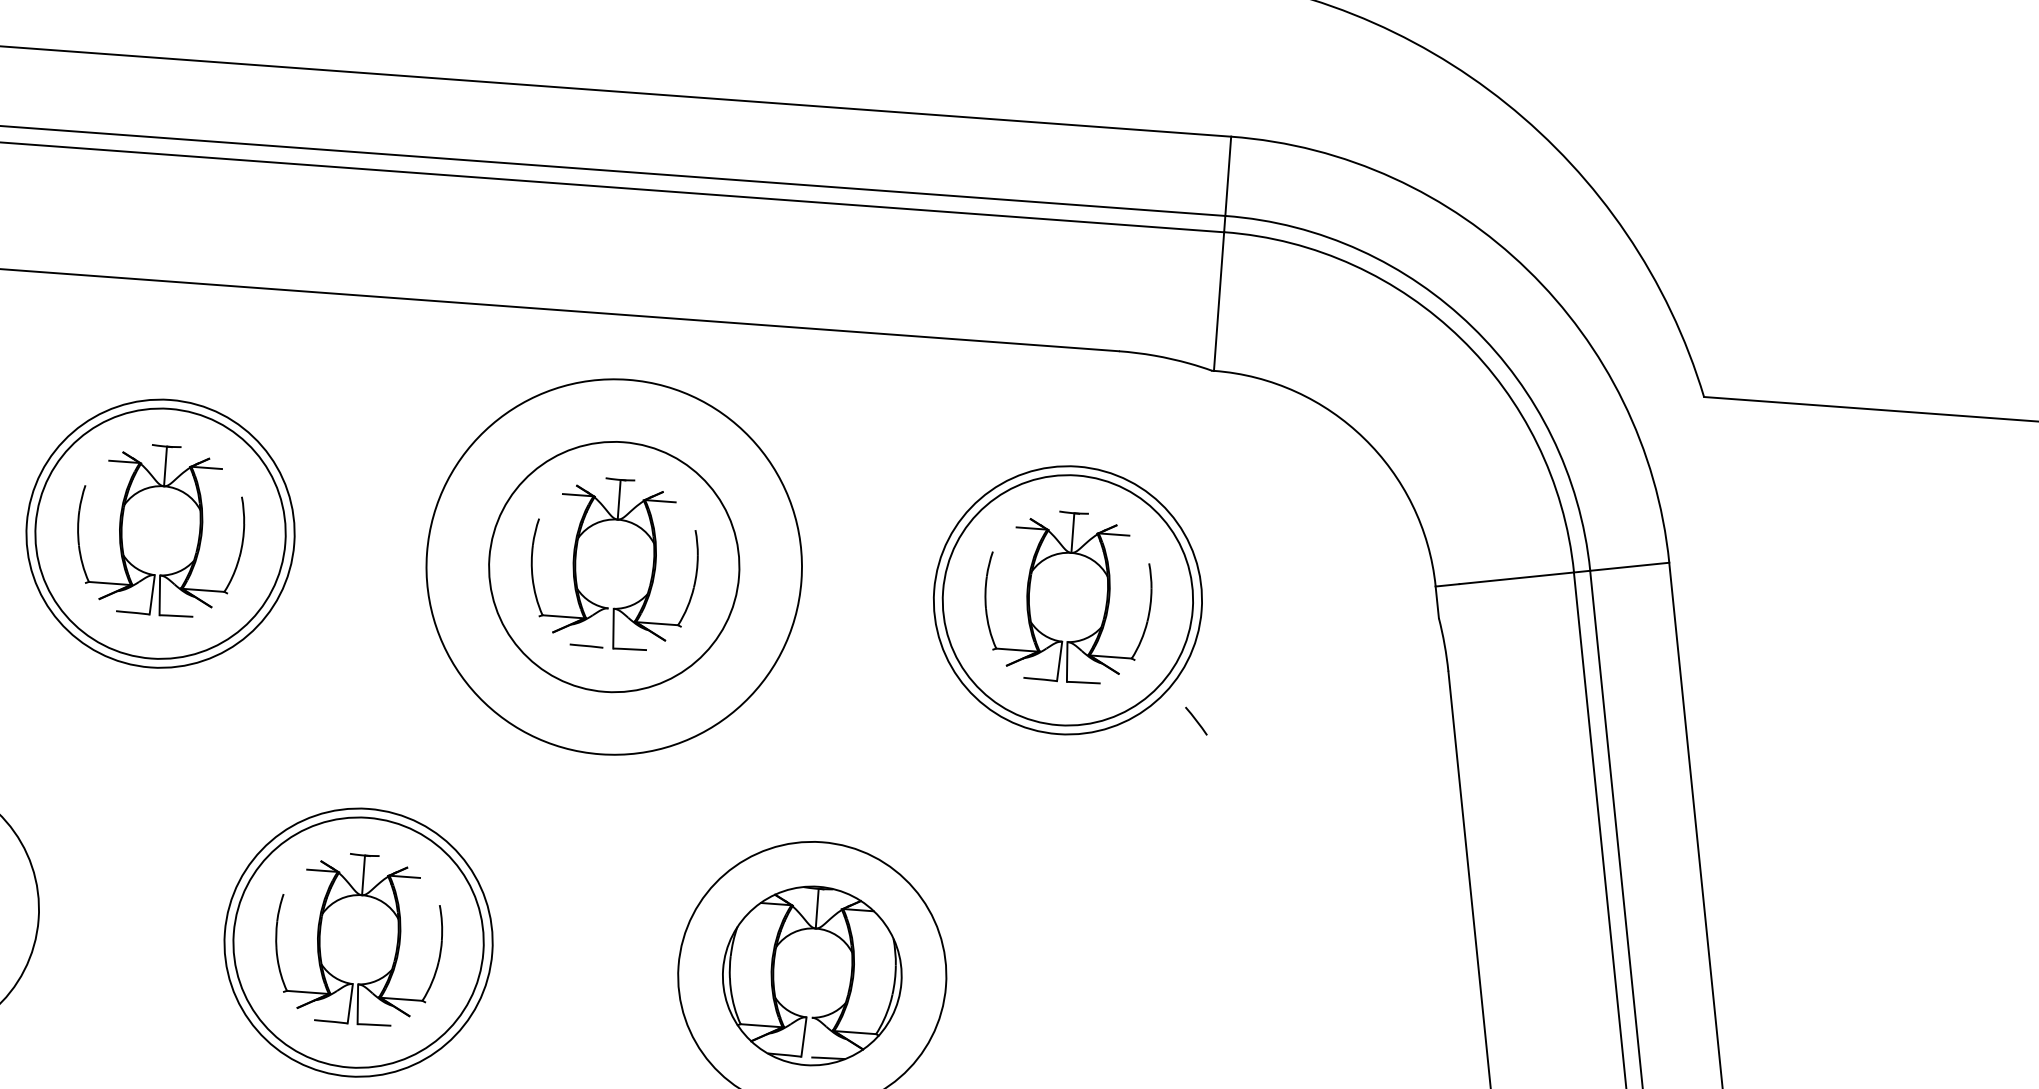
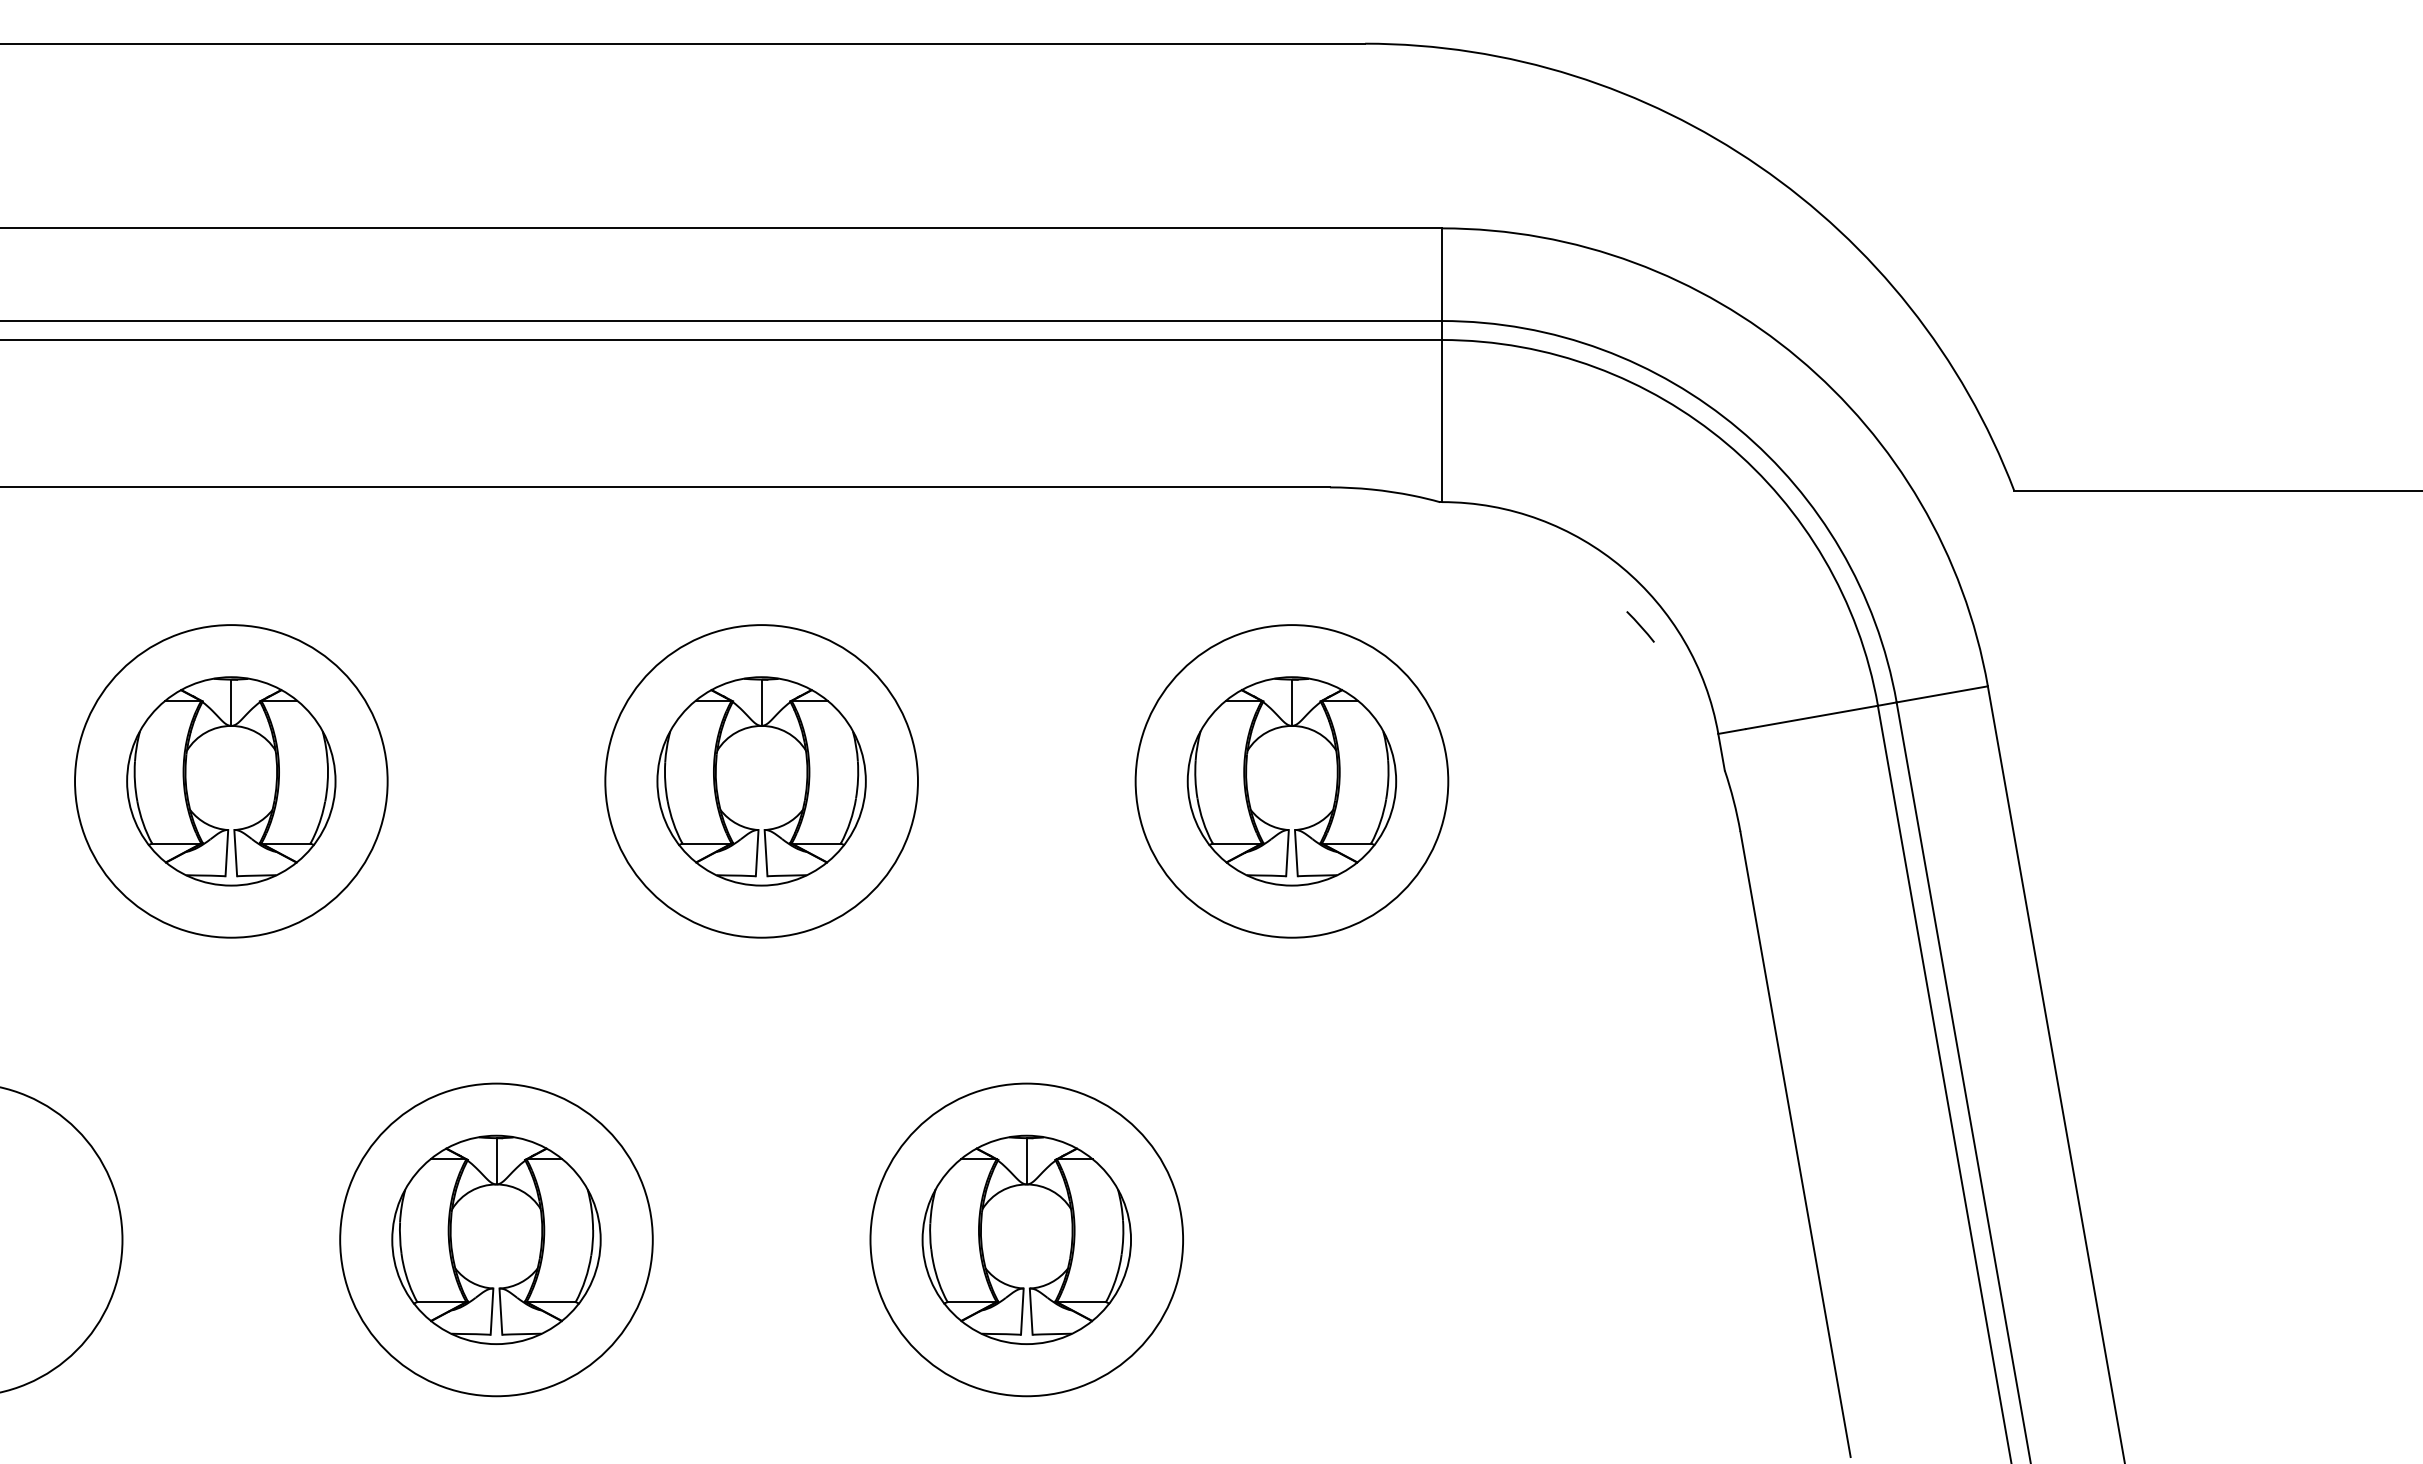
circle: (160, 533) -> (231, 781), size x0.71
circle: (614, 567) -> (761, 781), size x0.71
circle: (614, 567) -> (761, 781), size x0.71
circle: (1067, 600) -> (1291, 781), size x0.71
line: (605, 628) -> (756, 853), added
line: (1196, 720) -> (1640, 626), moved
circle: (358, 942) -> (496, 1239), size x0.71
line: (810, 1037) -> (1030, 1311), added

